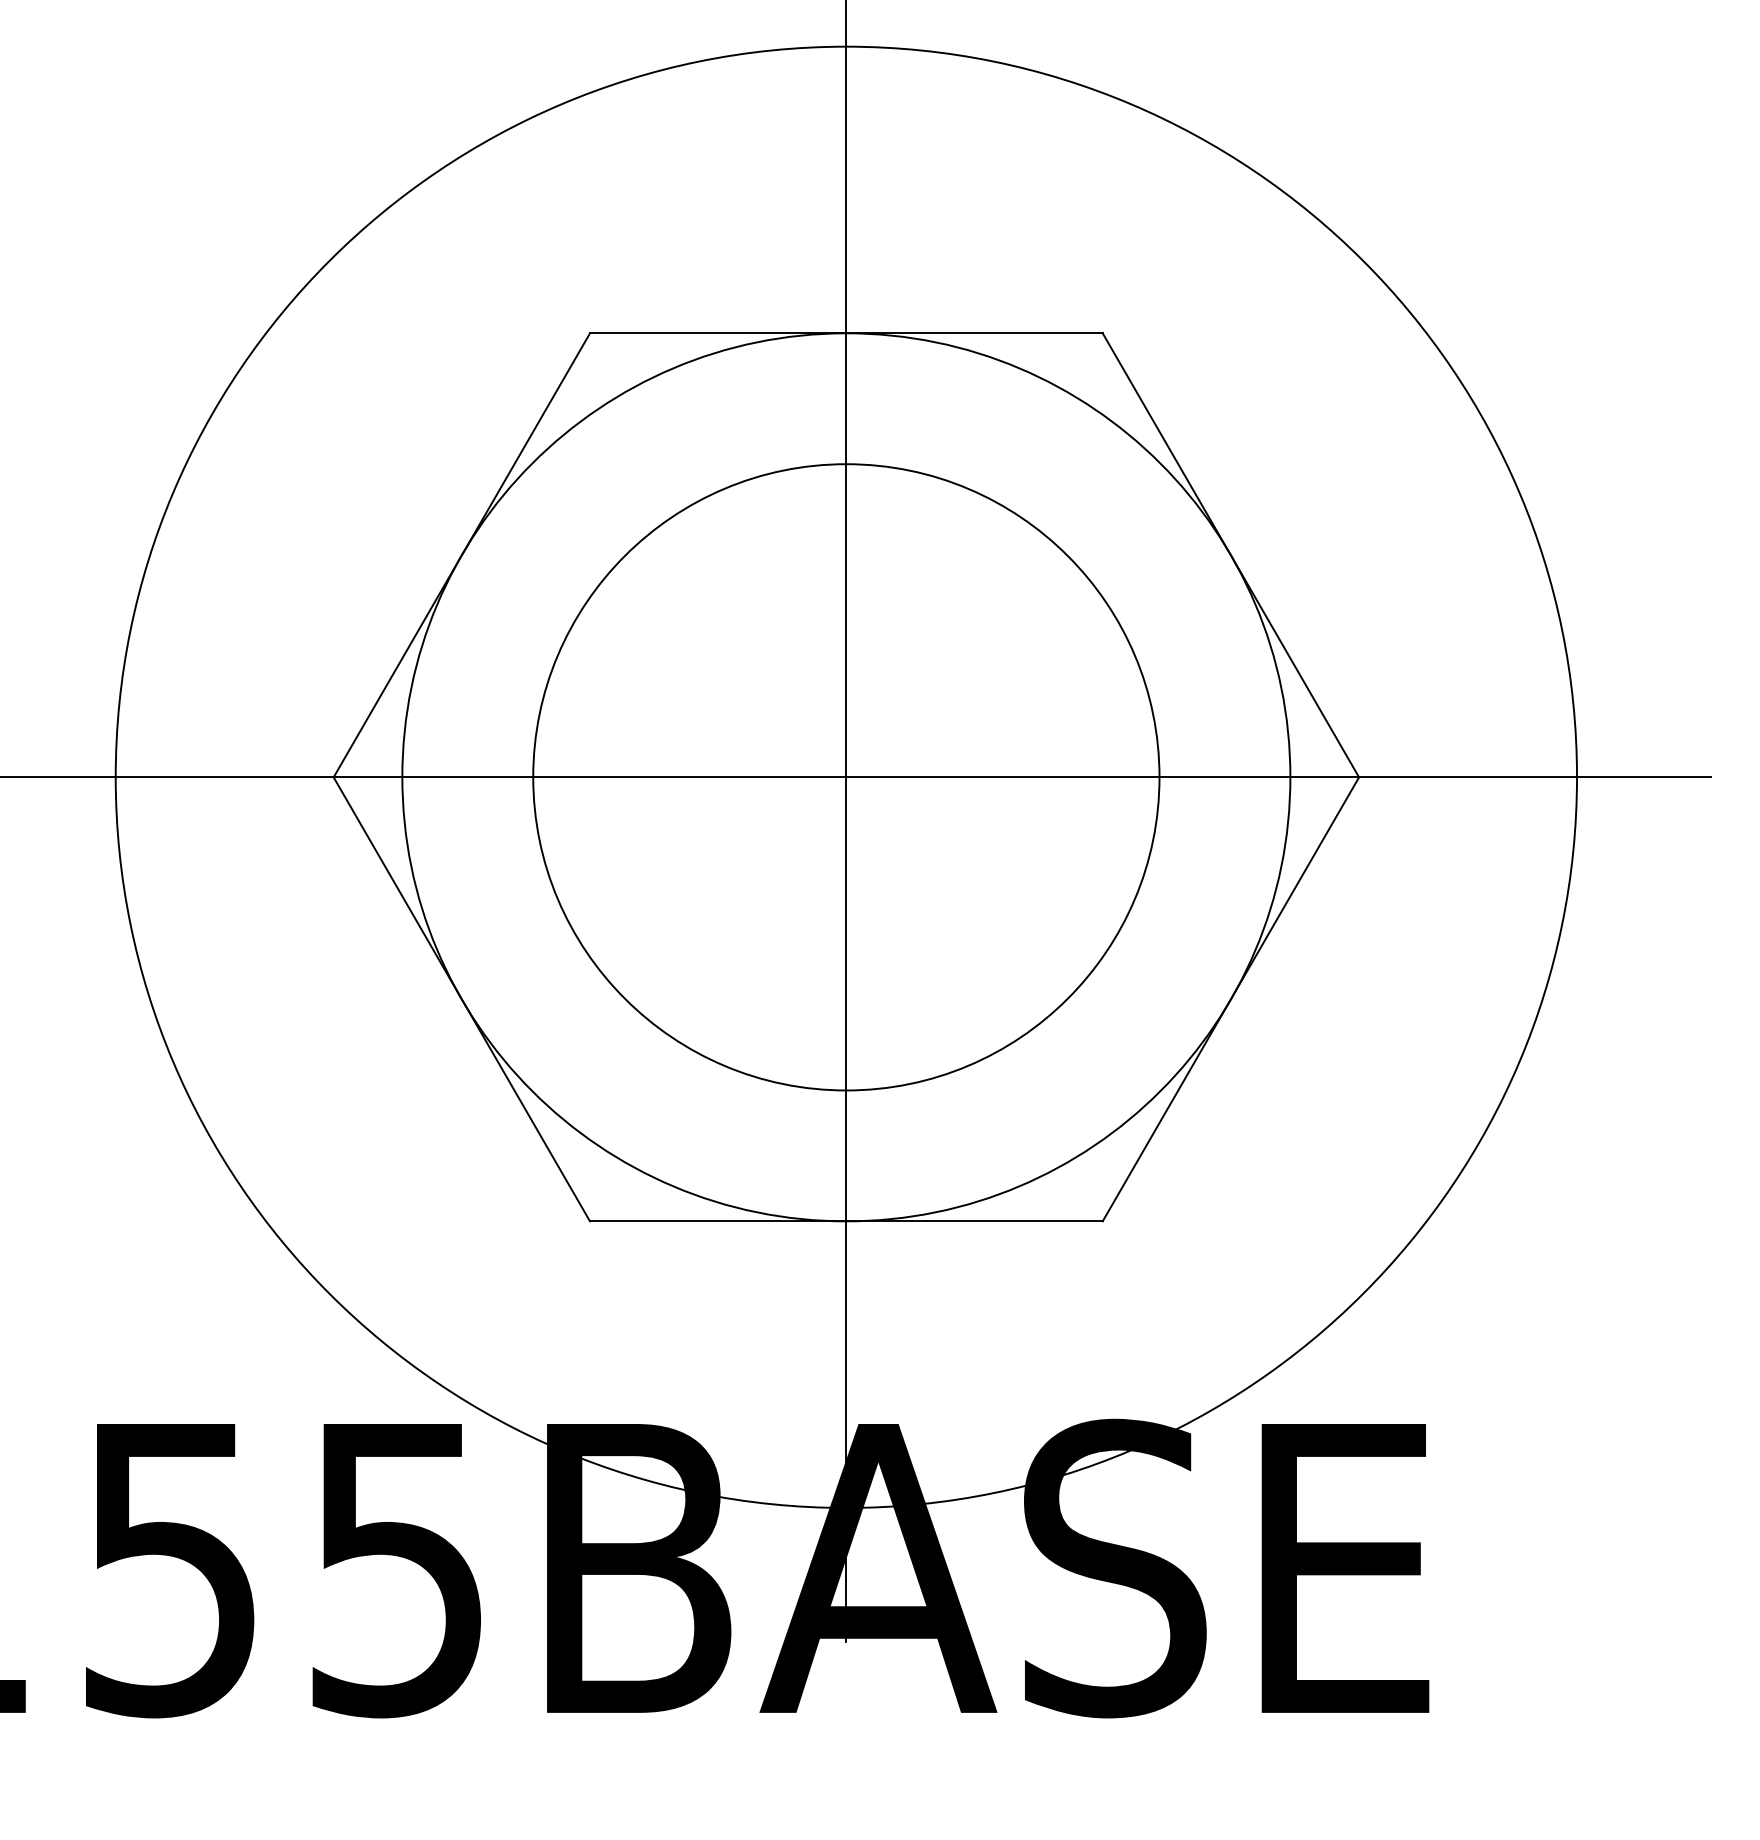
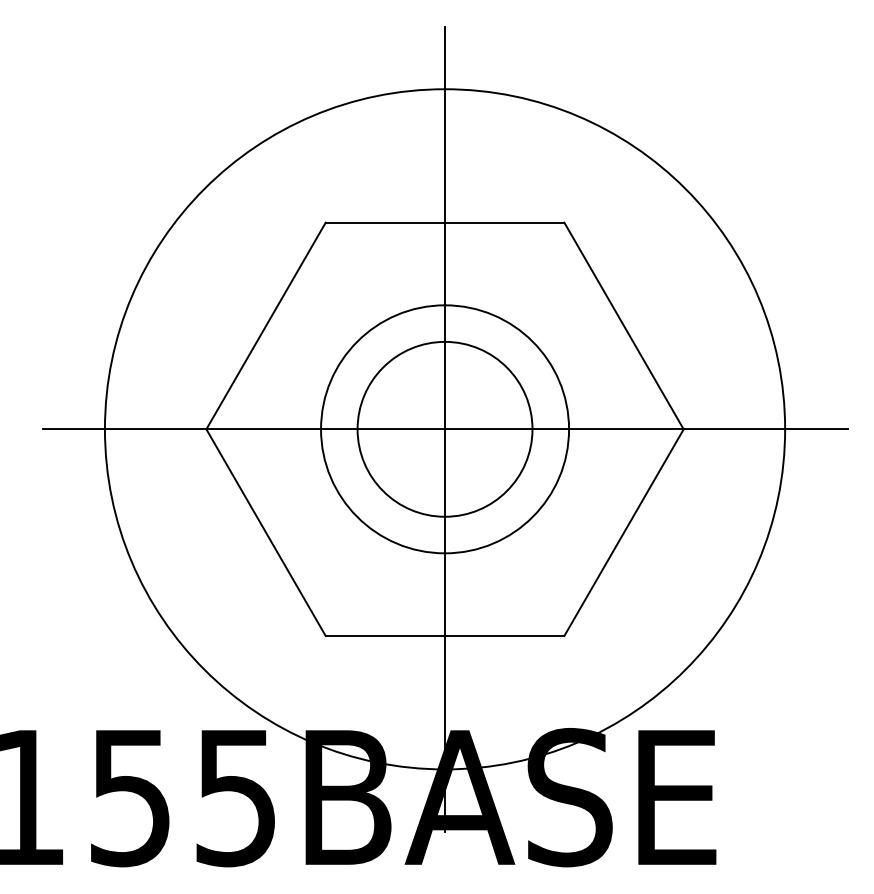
circle: (845, 777) -> (444, 429), size x0.6
circle: (845, 777) -> (444, 429), size x0.6

